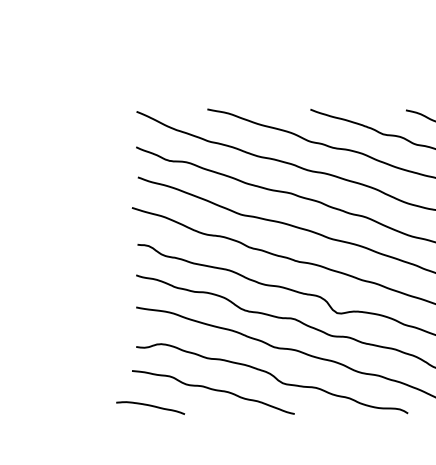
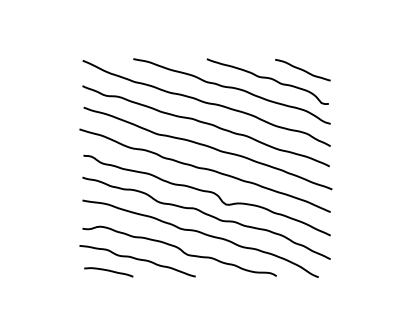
curve: (150, 406) -> (108, 271), moved

